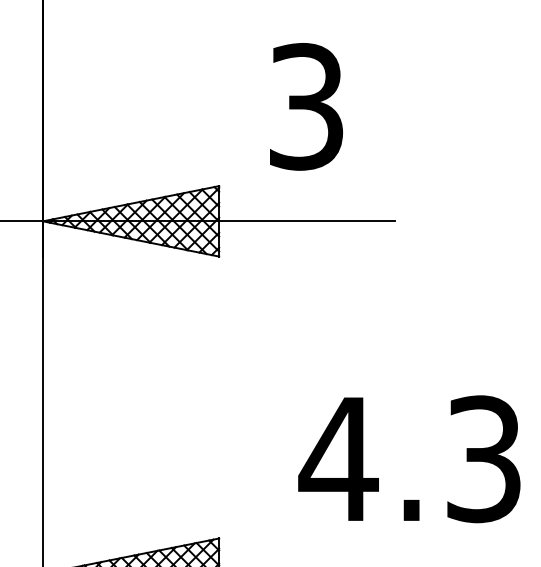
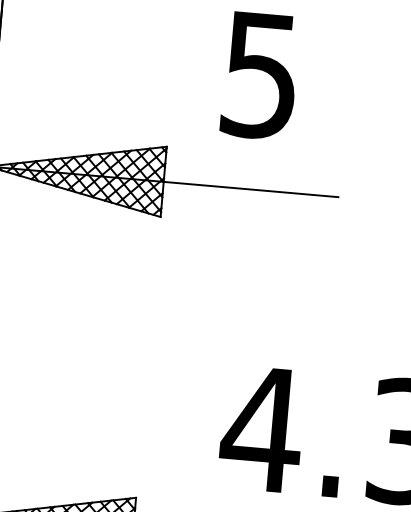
text: (306, 106) -> (260, 75), 3 -> 5

